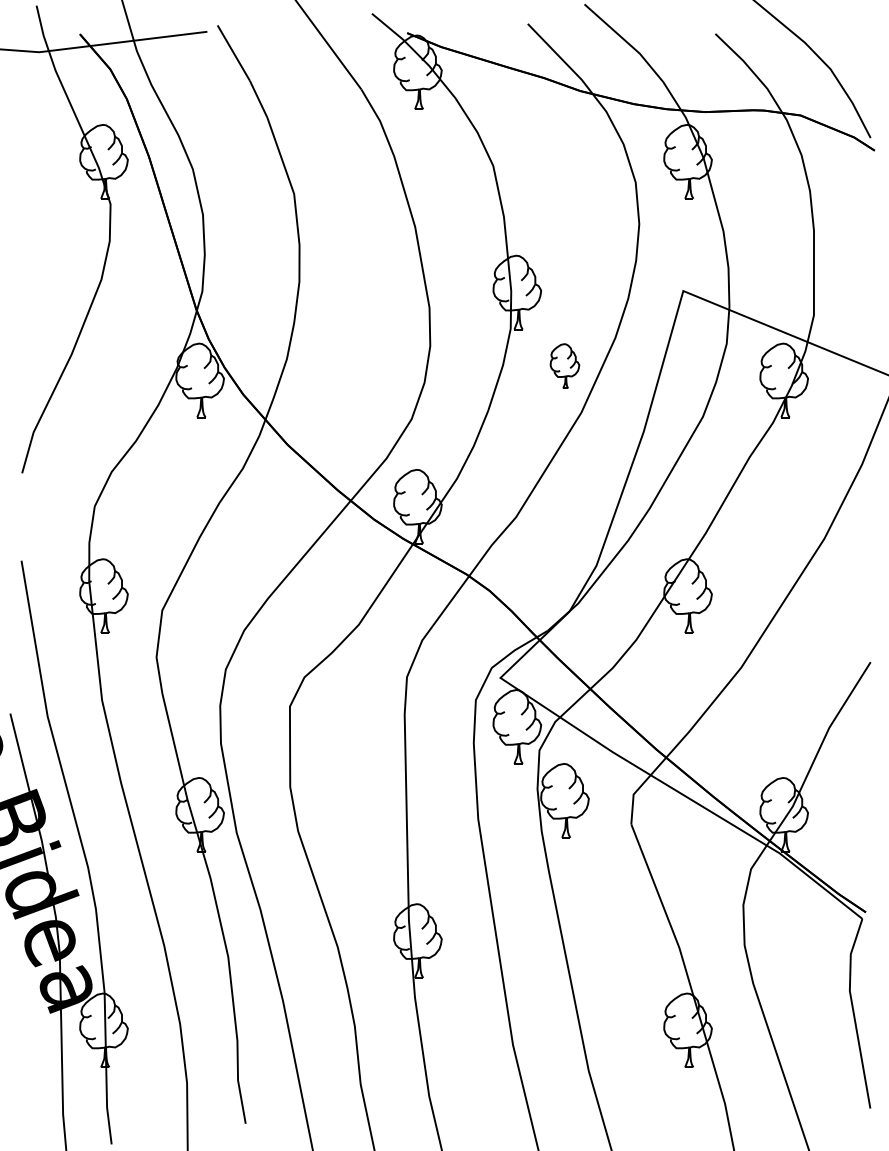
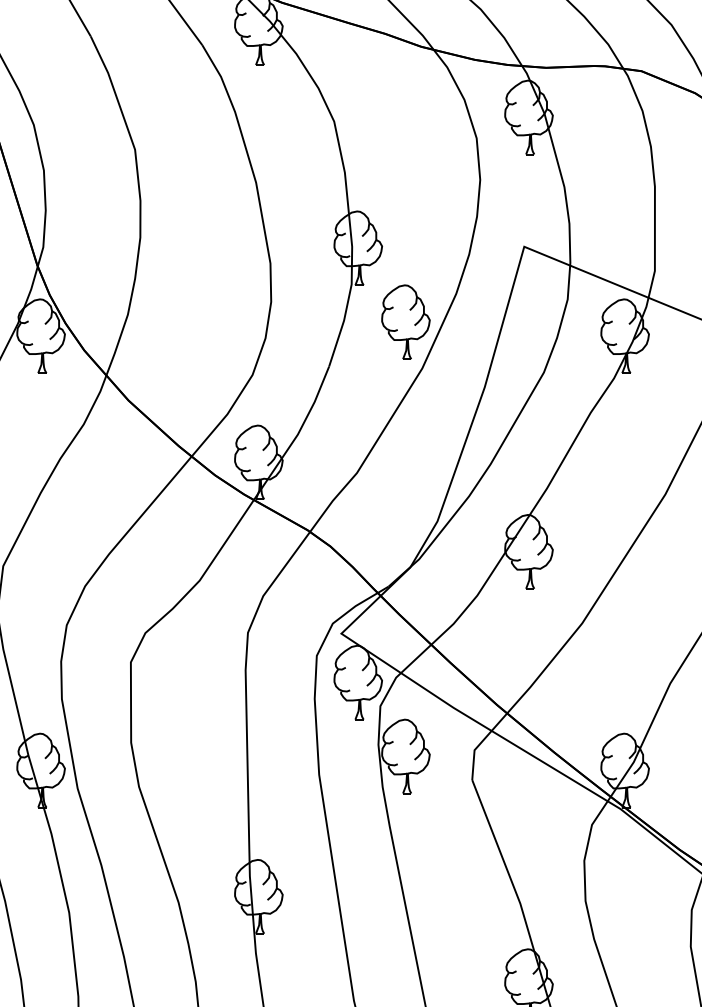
part: (564, 365) -> (405, 321), size x1.67

